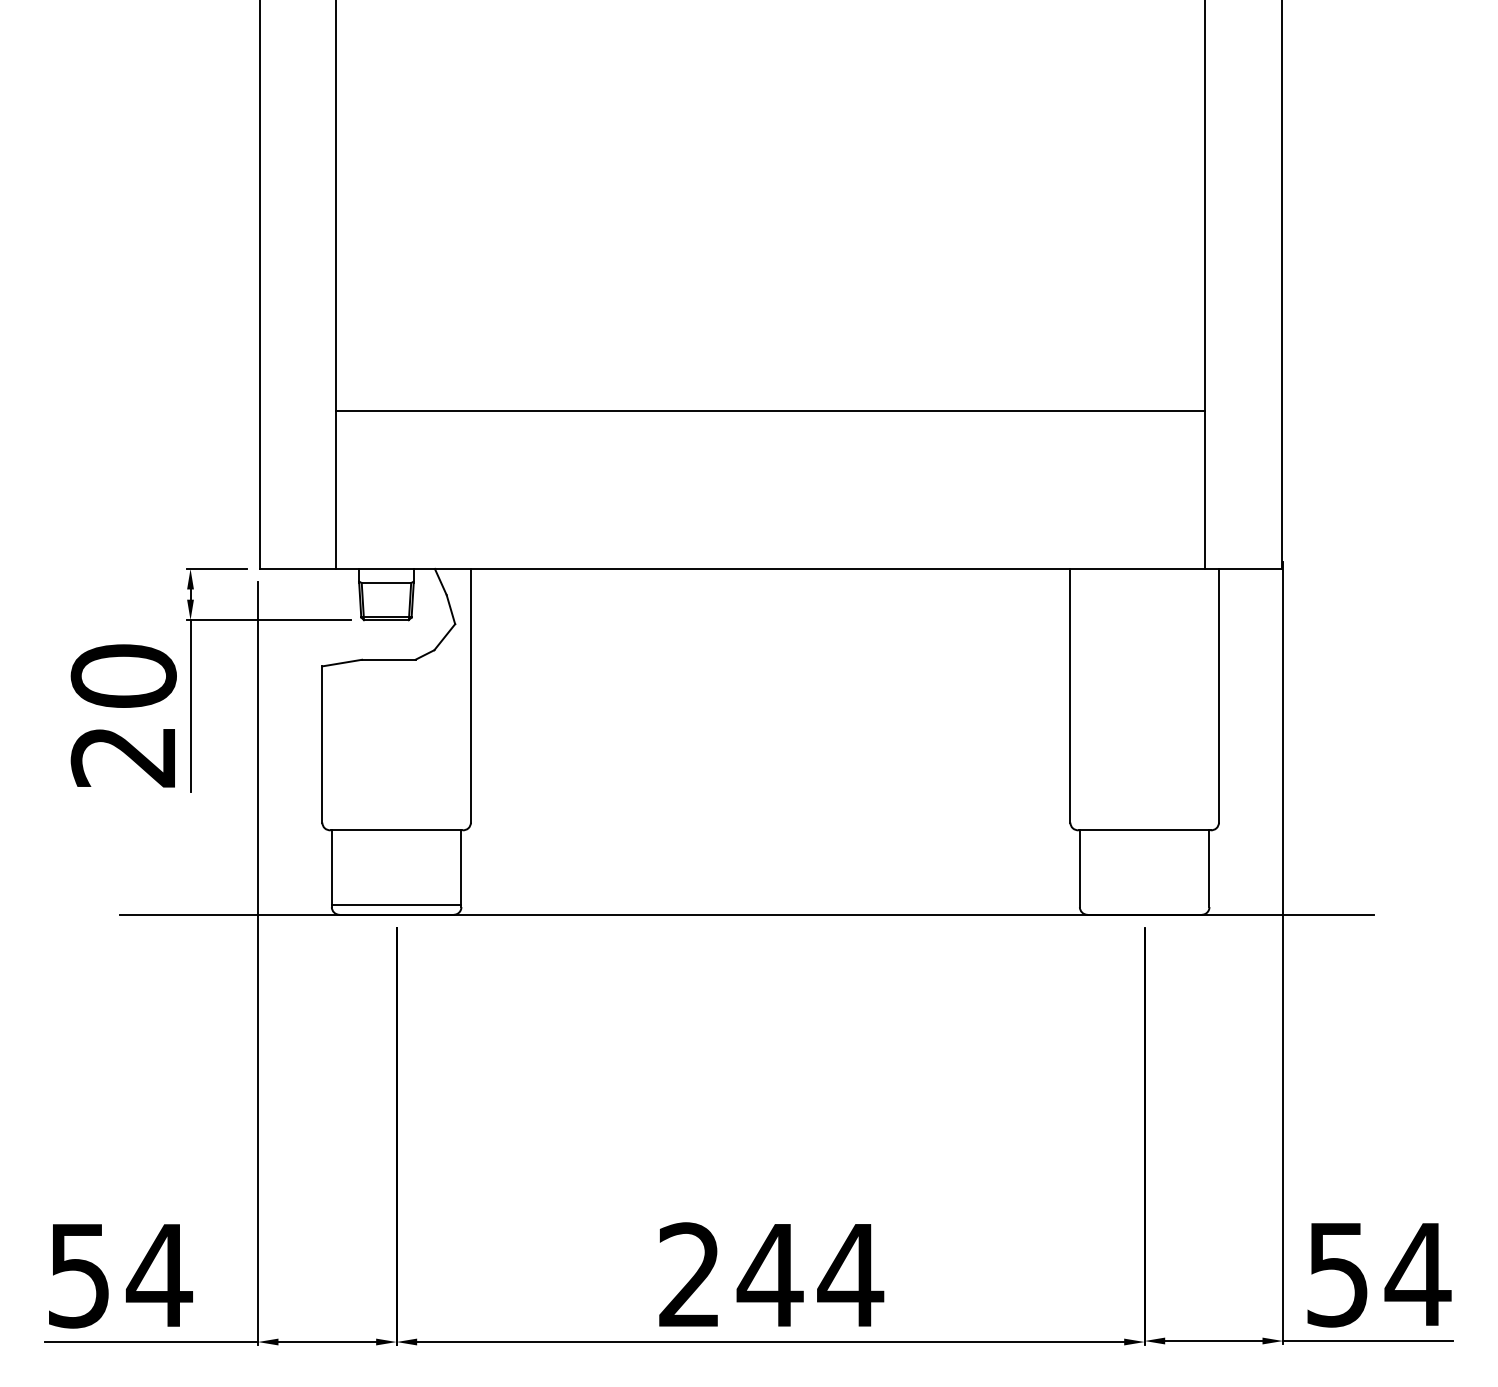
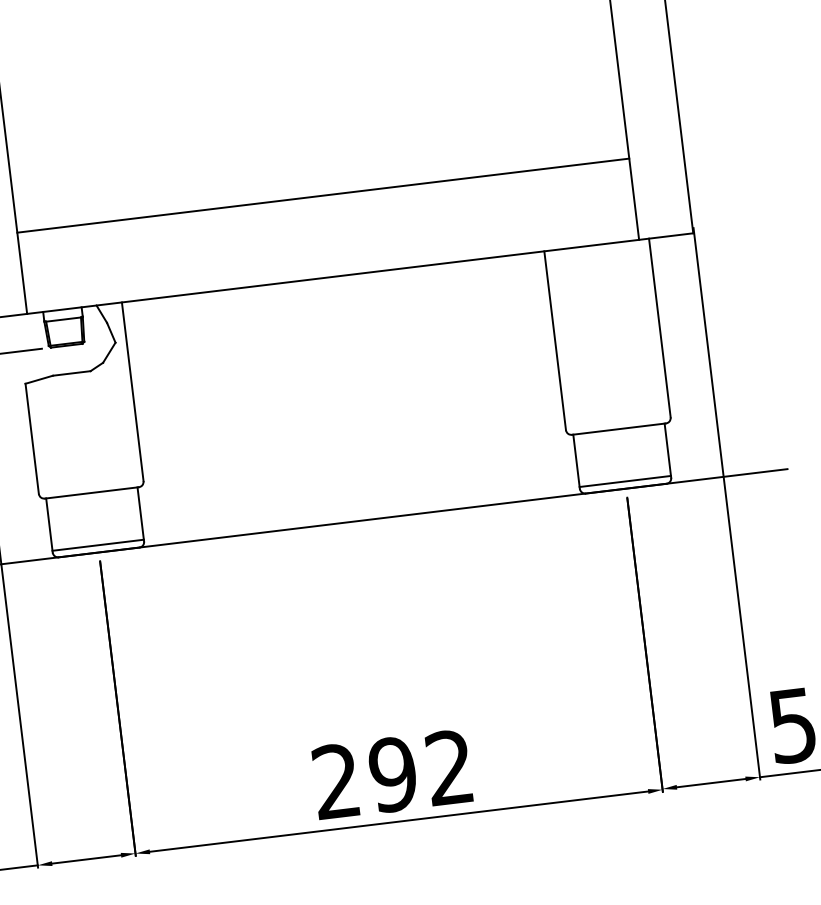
line: (770, 410) -> (323, 195), moved
line: (1144, 904) -> (625, 481), added
text: (810, 1275) -> (421, 771), 244 -> 292

